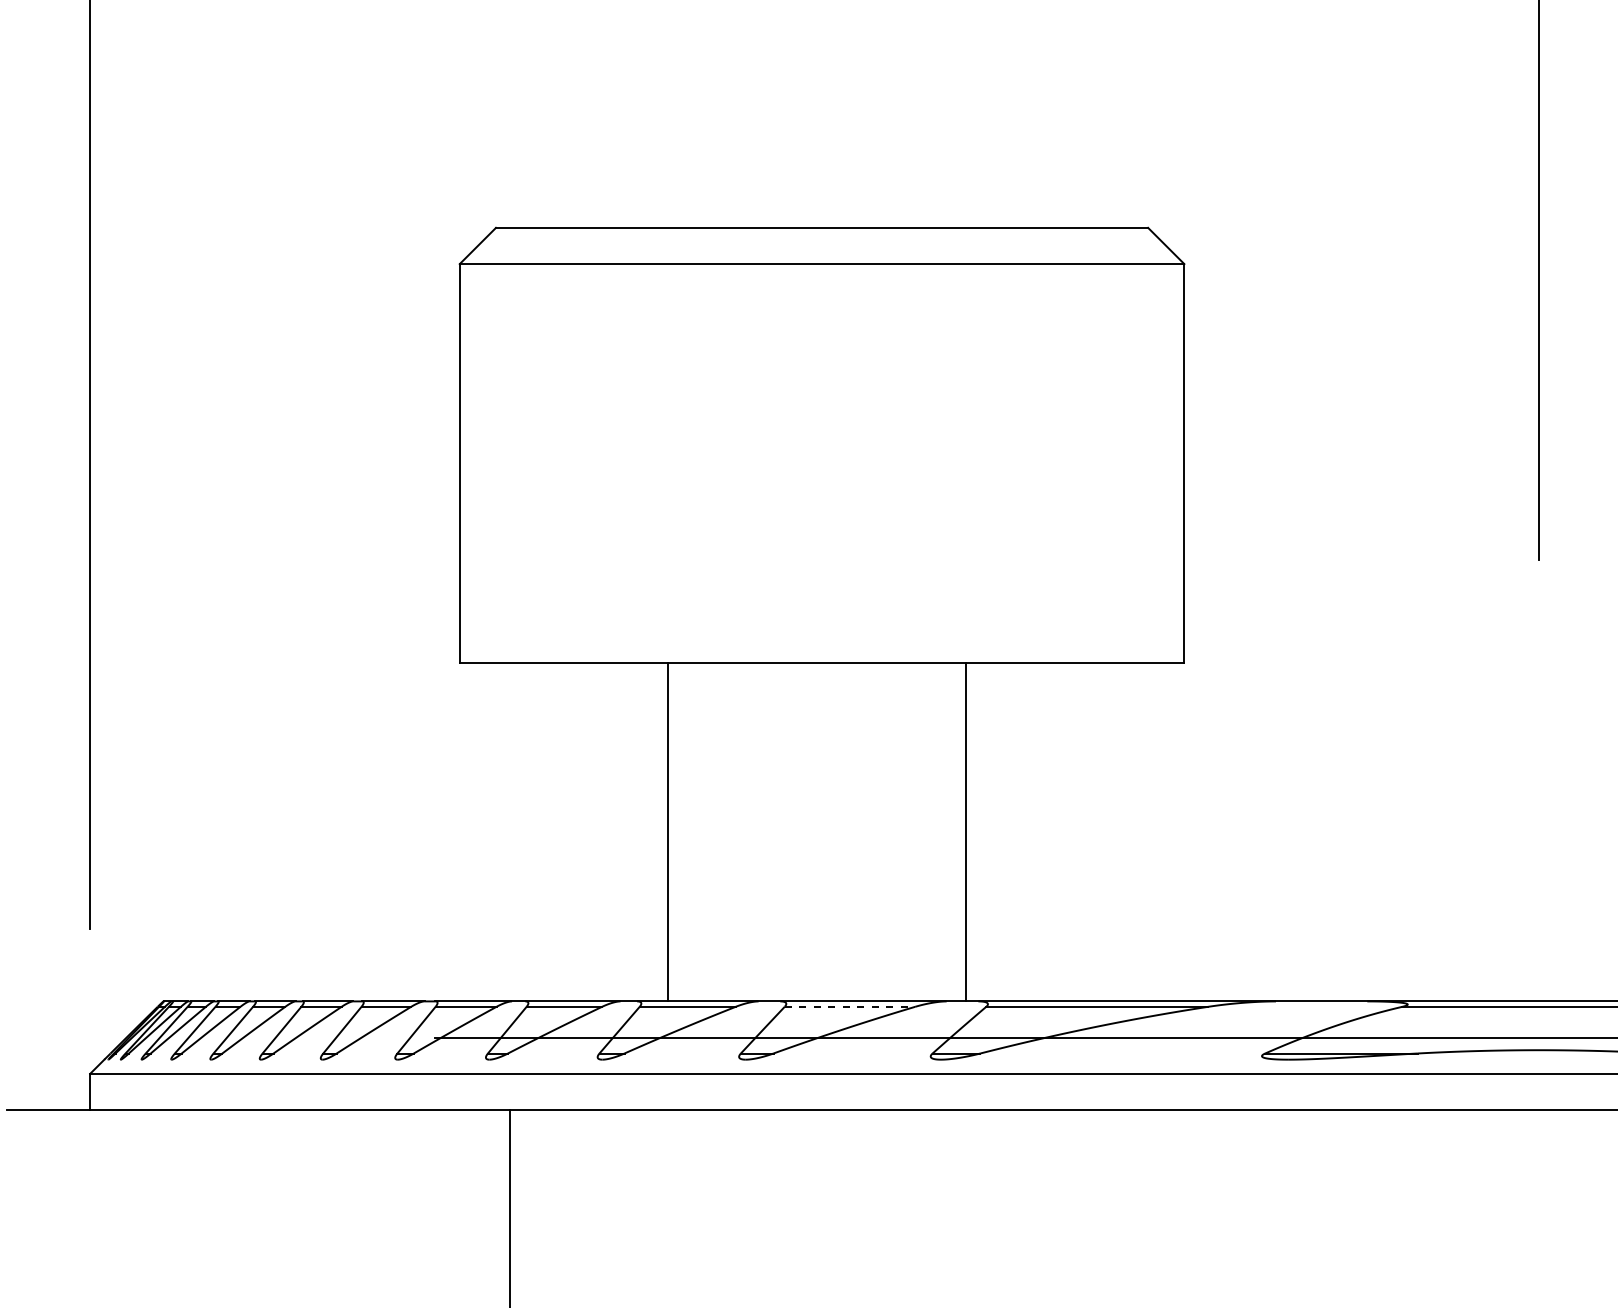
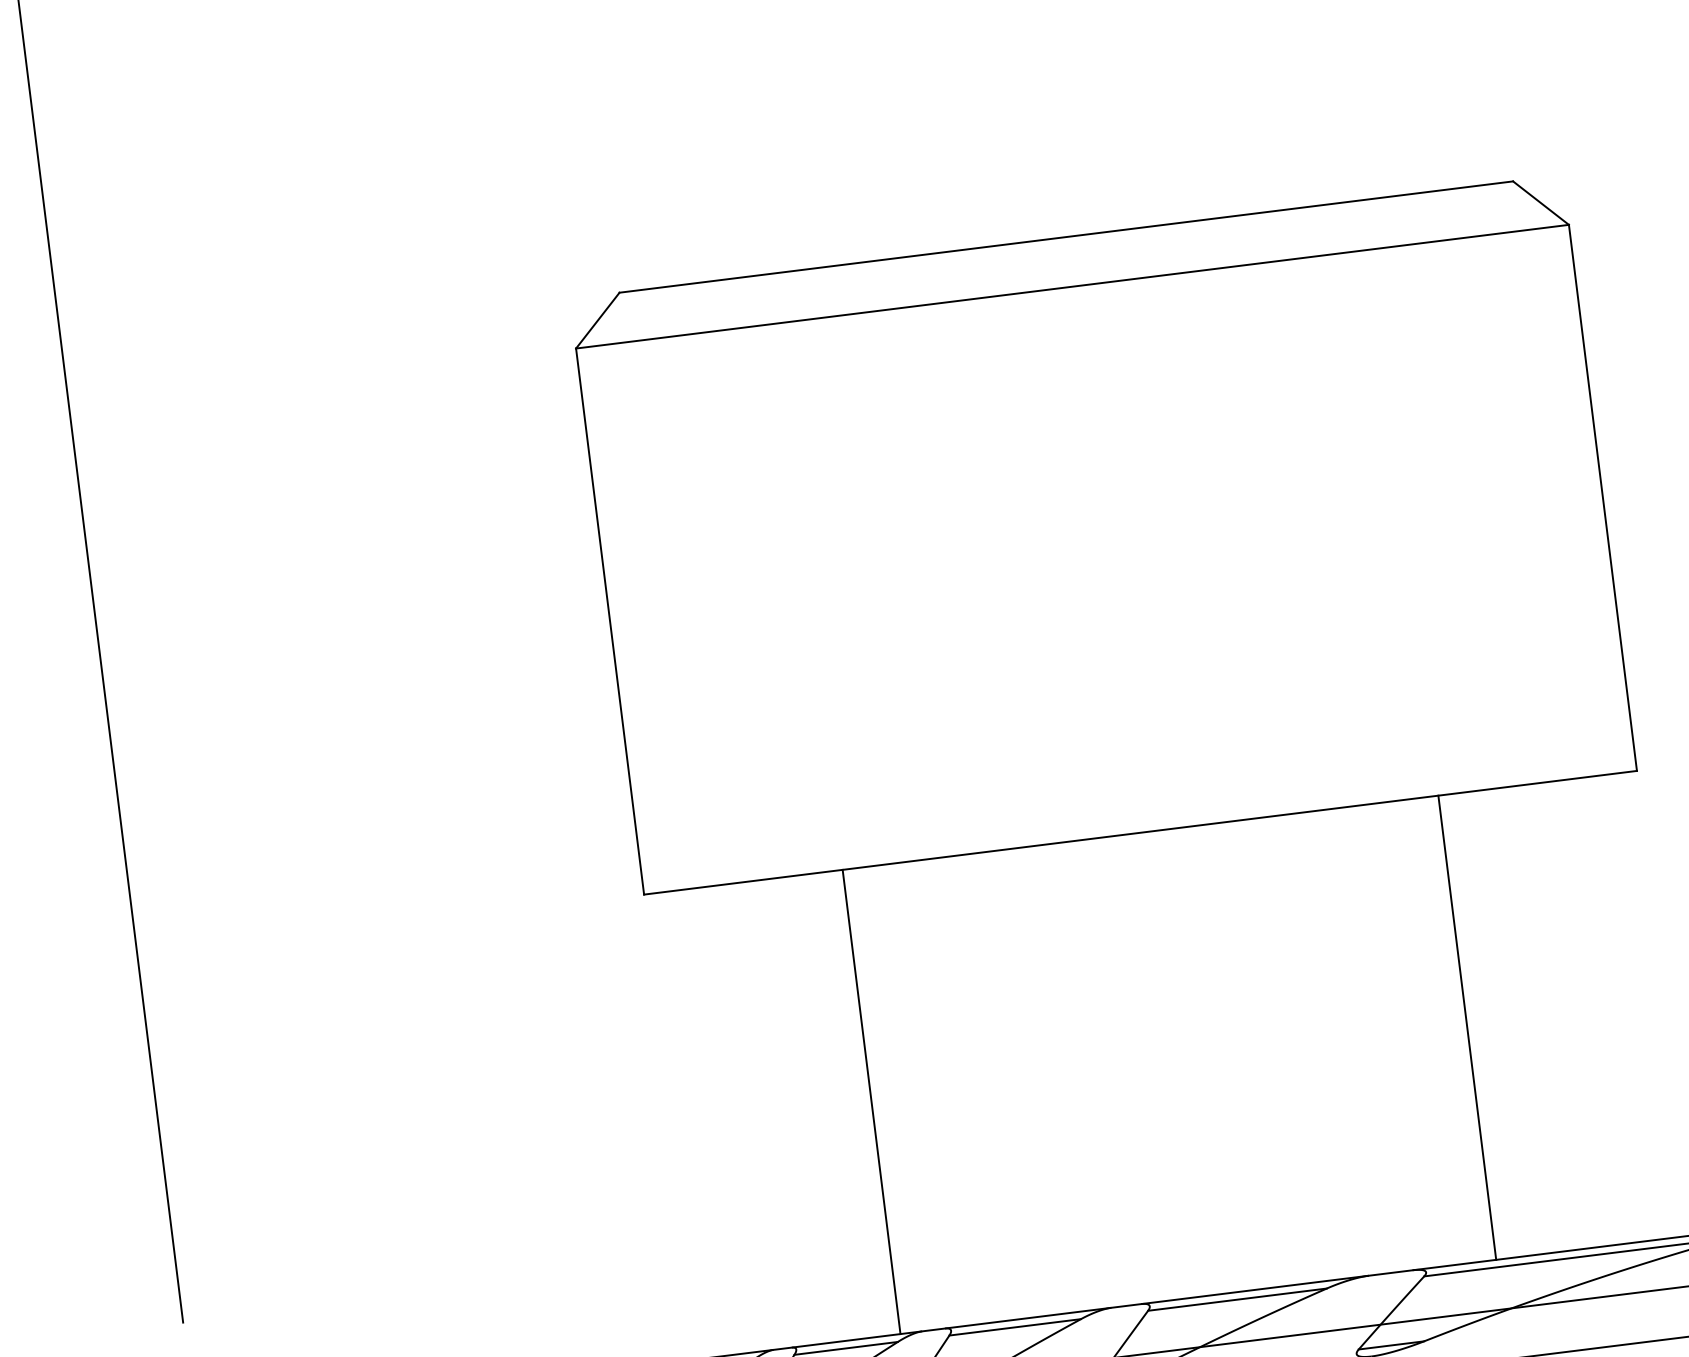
line: (667, 831) -> (871, 1101), moved
line: (966, 831) -> (1467, 1027), moved
line: (850, 1006) -> (1238, 1299), dashed -> solid

